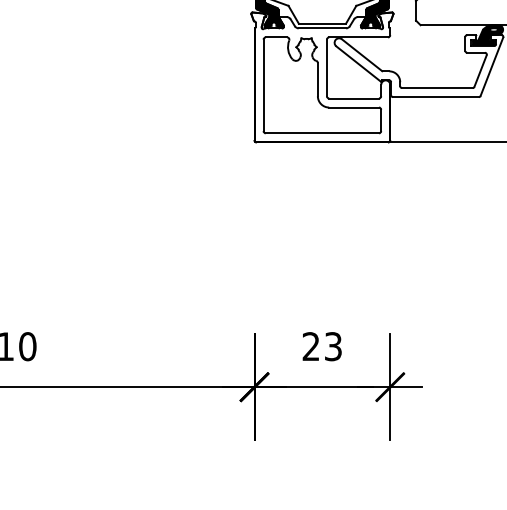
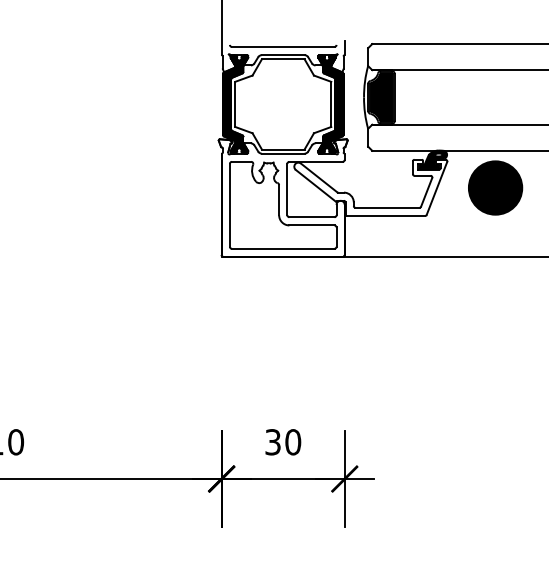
text: (322, 346) -> (283, 442), 23 -> 30

